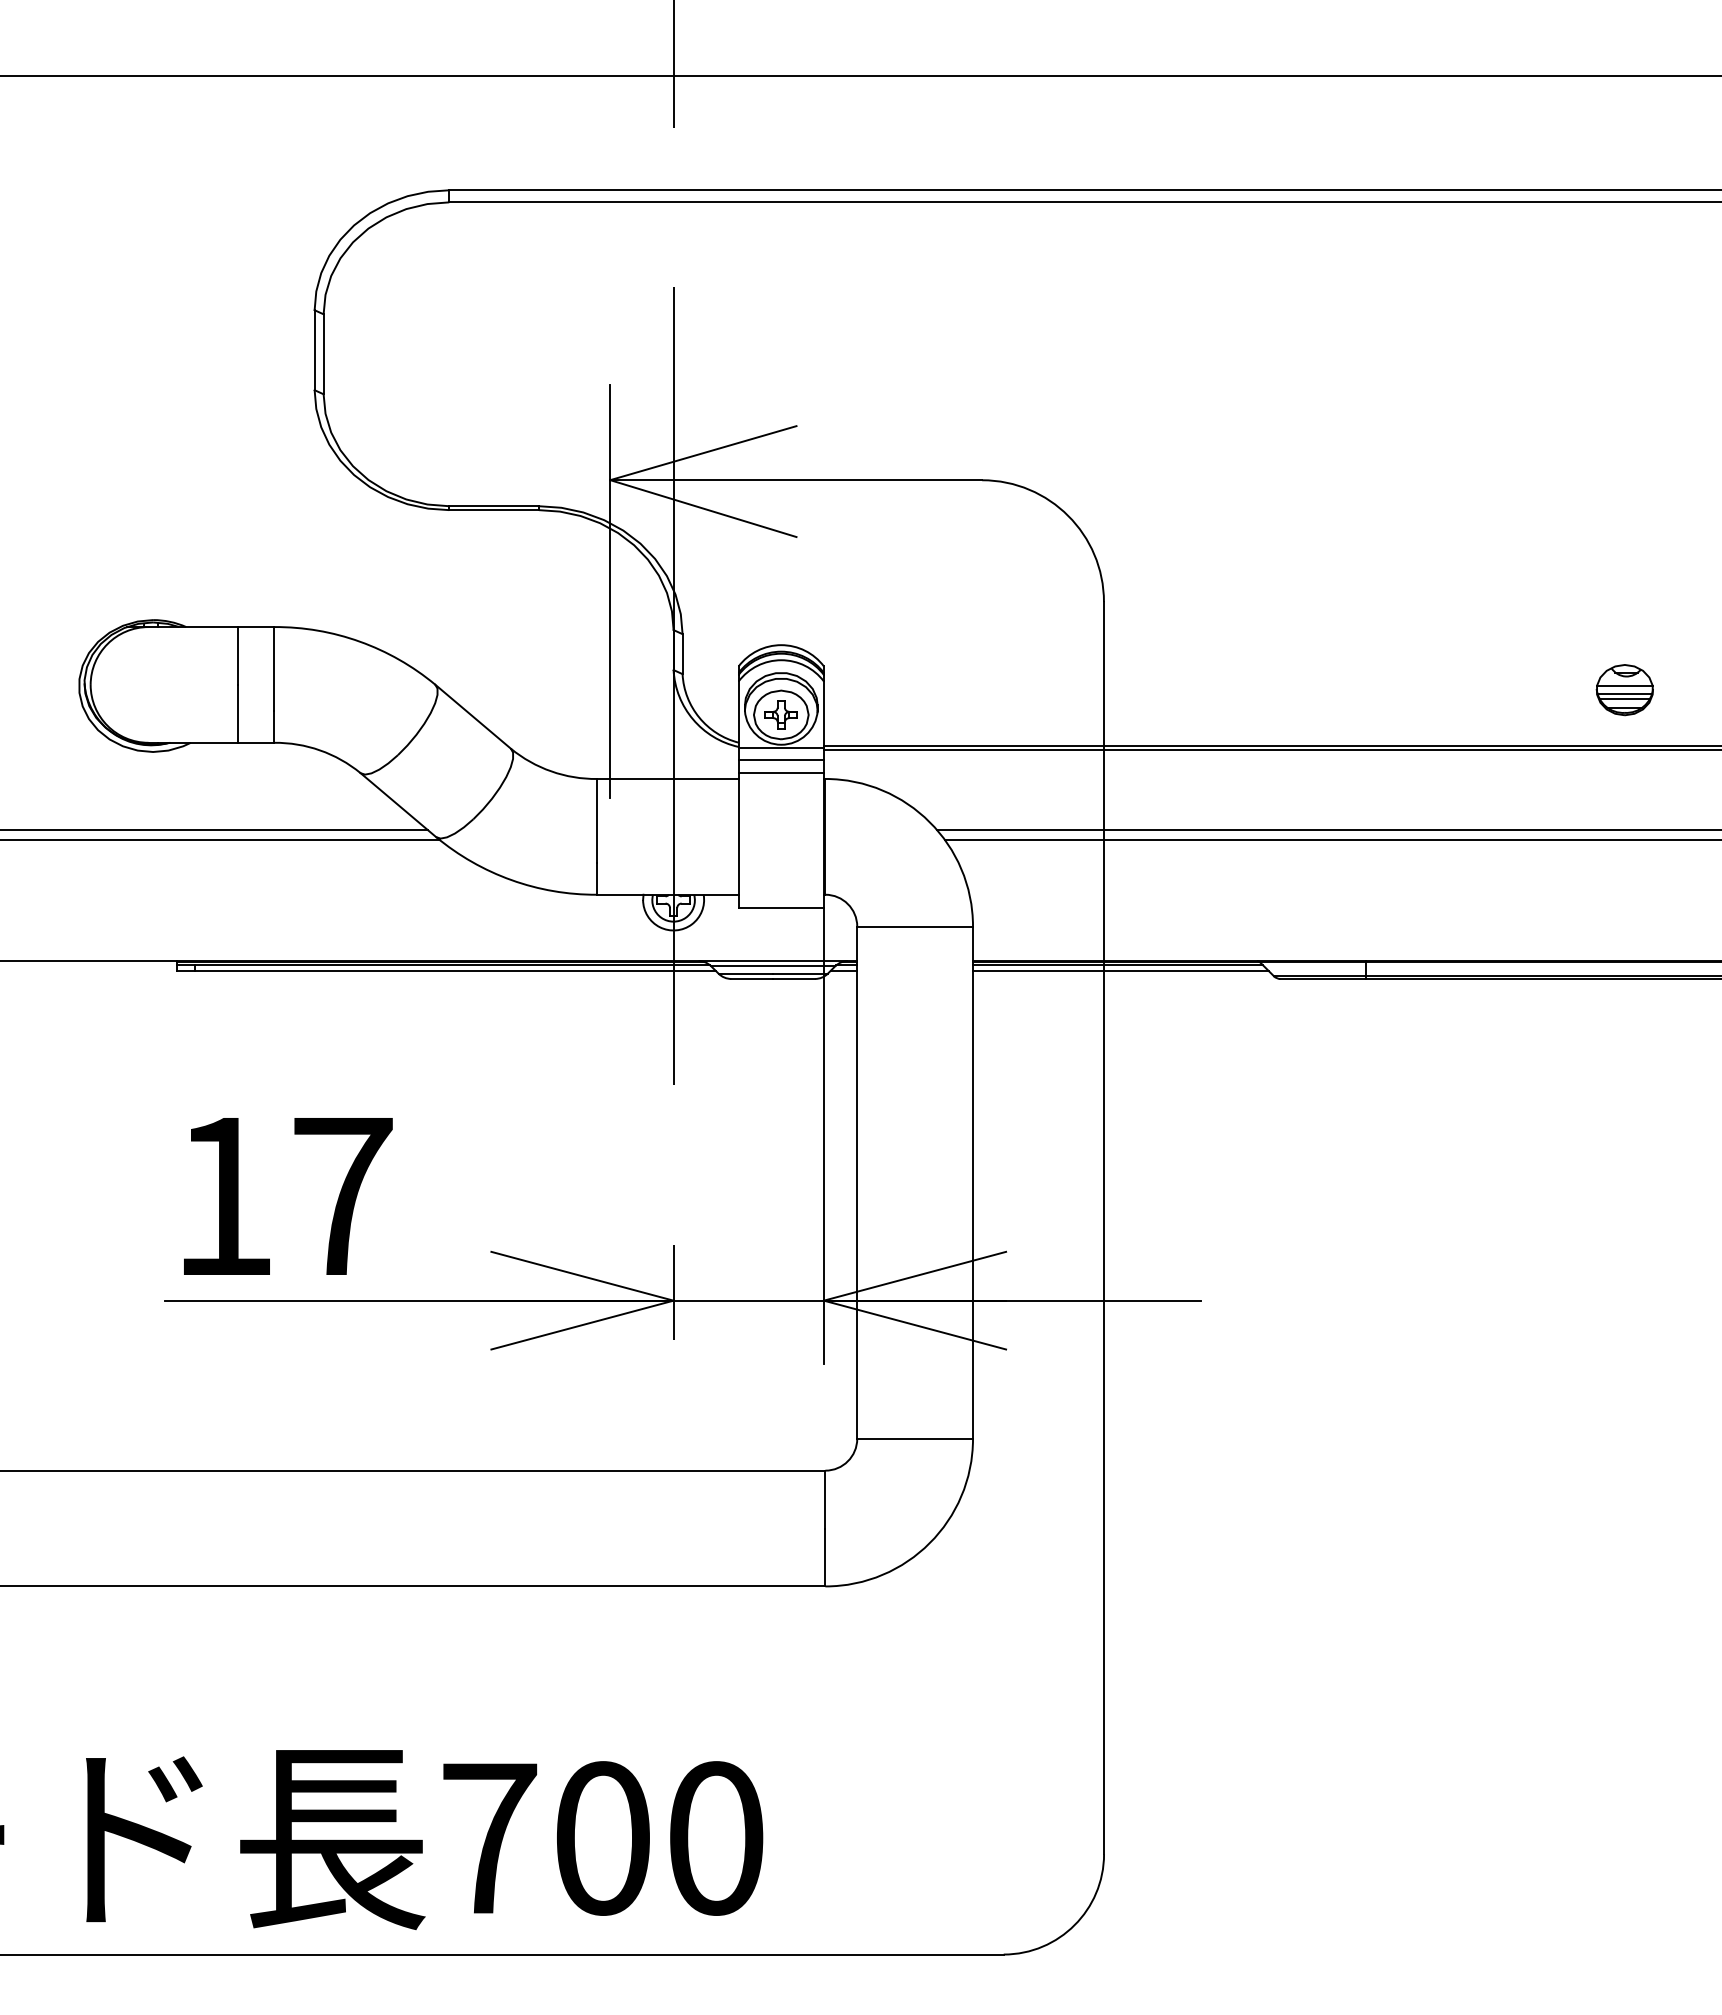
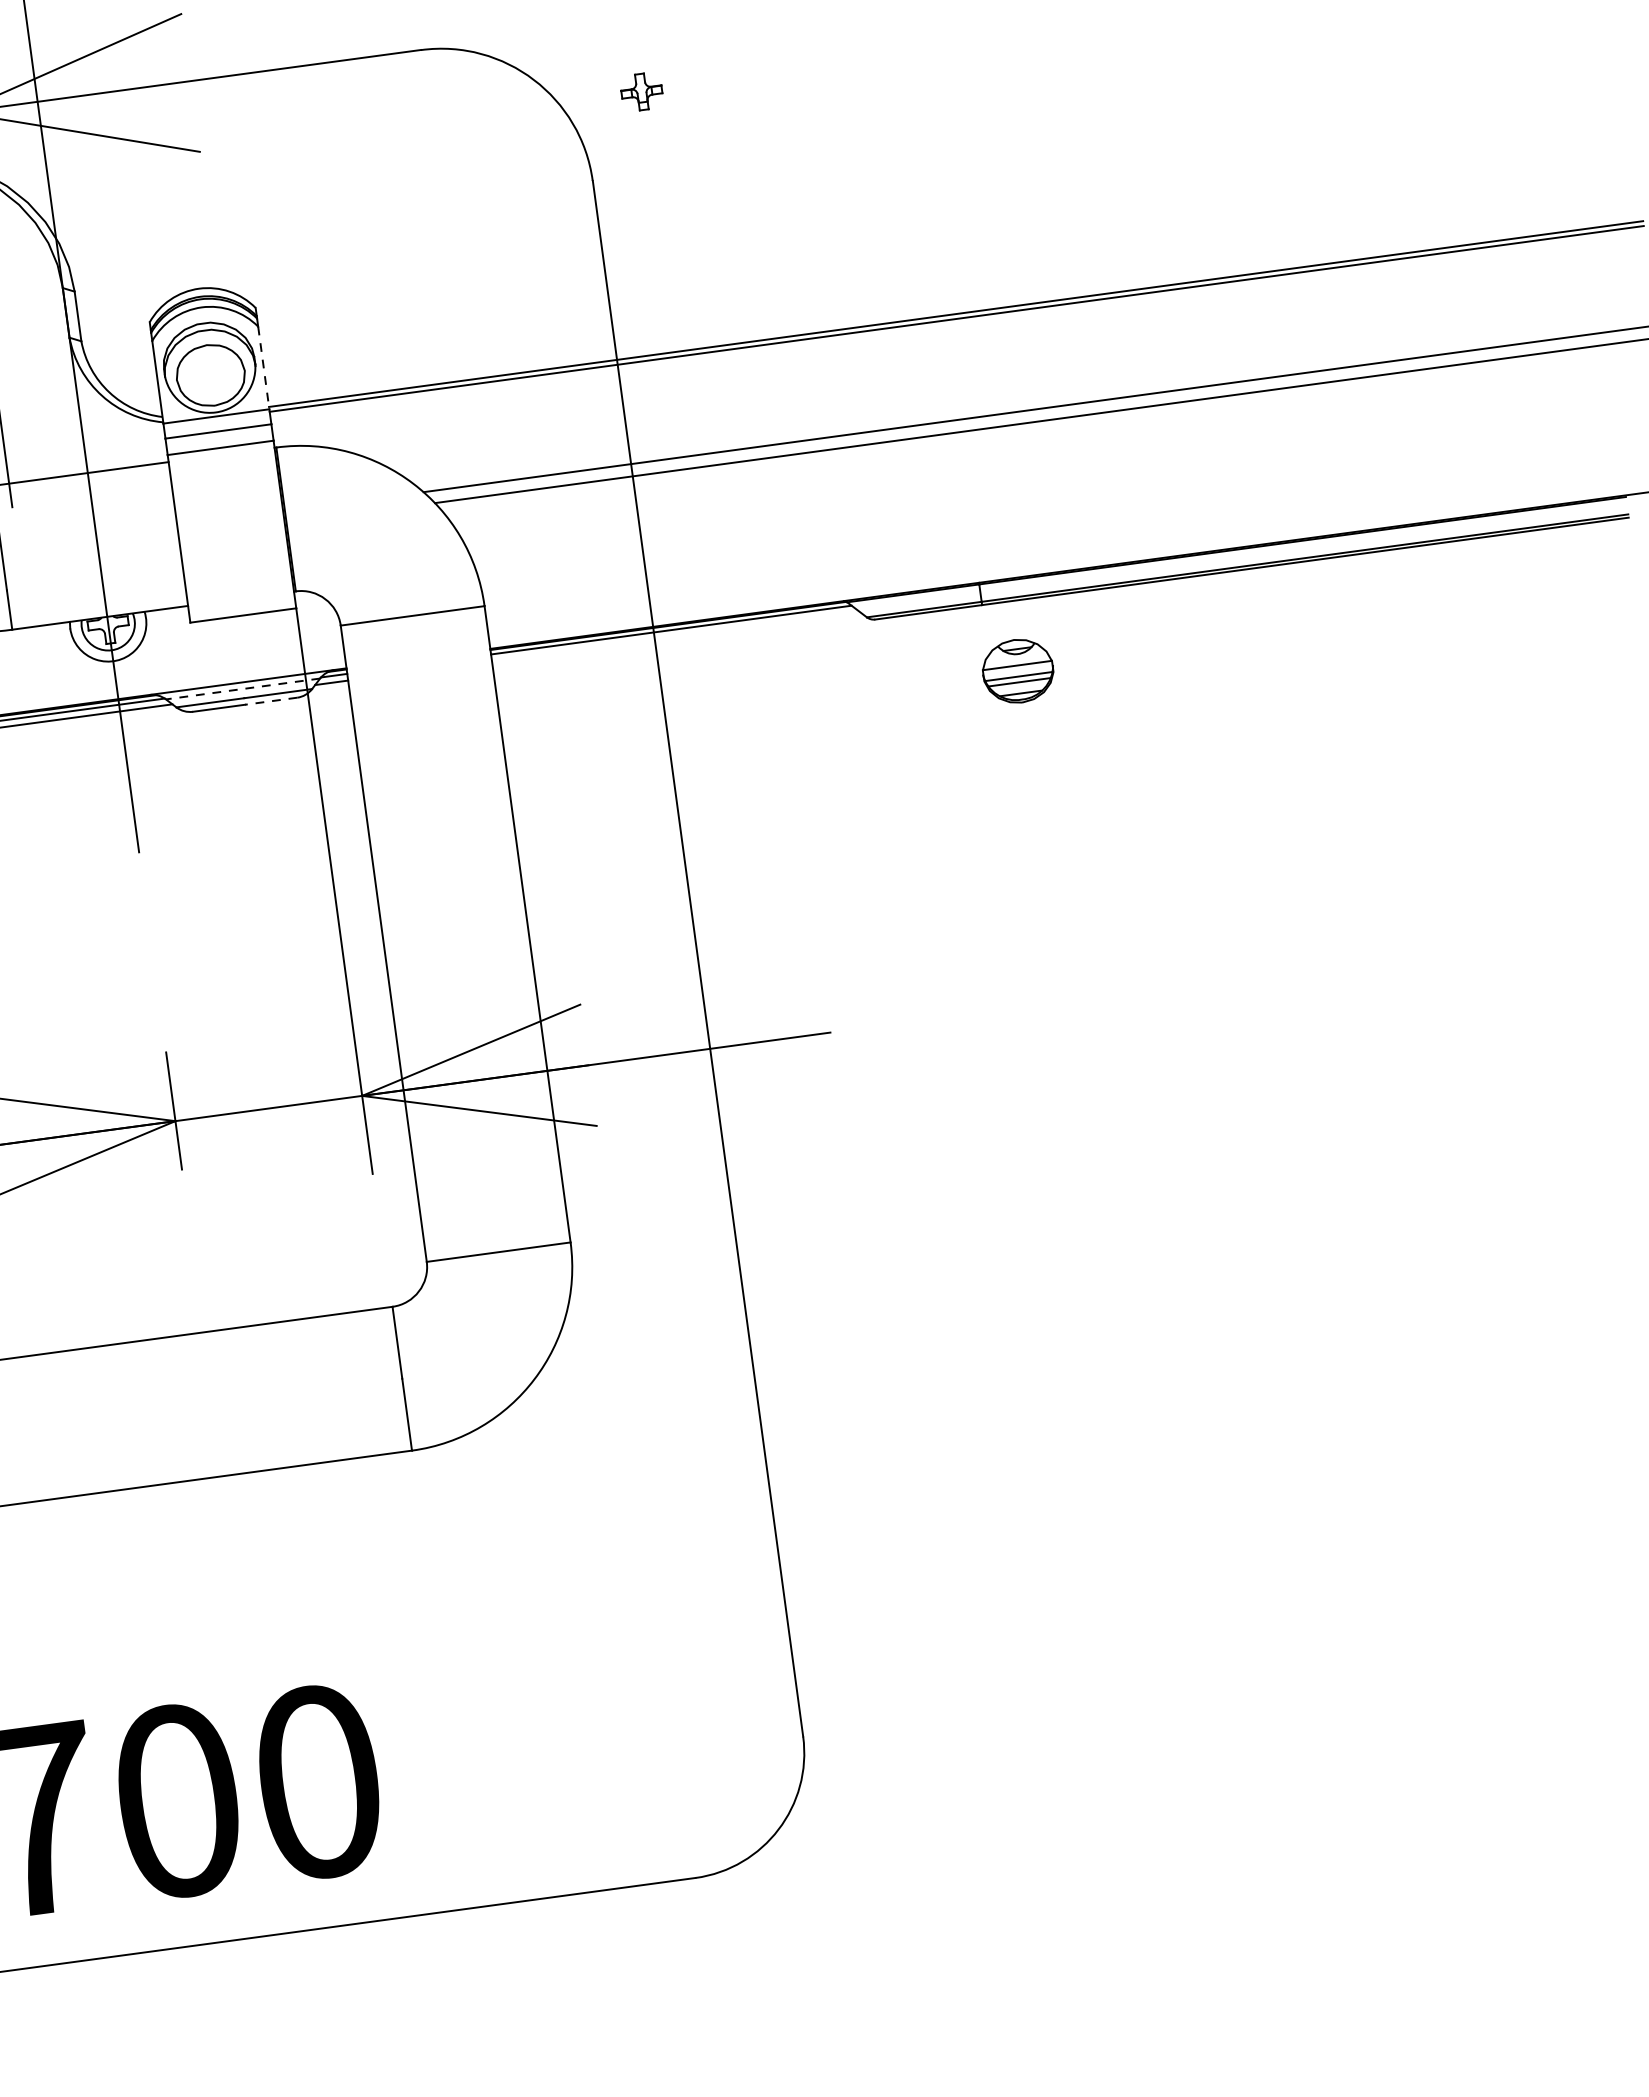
part: (1624, 690) -> (1017, 671), moved
part: (780, 714) -> (640, 91), moved
line: (823, 715) -> (263, 369), solid -> dashed
line: (772, 966) -> (242, 689), solid -> dashed
line: (1120, 970) -> (675, 635), removed
line: (794, 978) -> (271, 700), solid -> dashed

